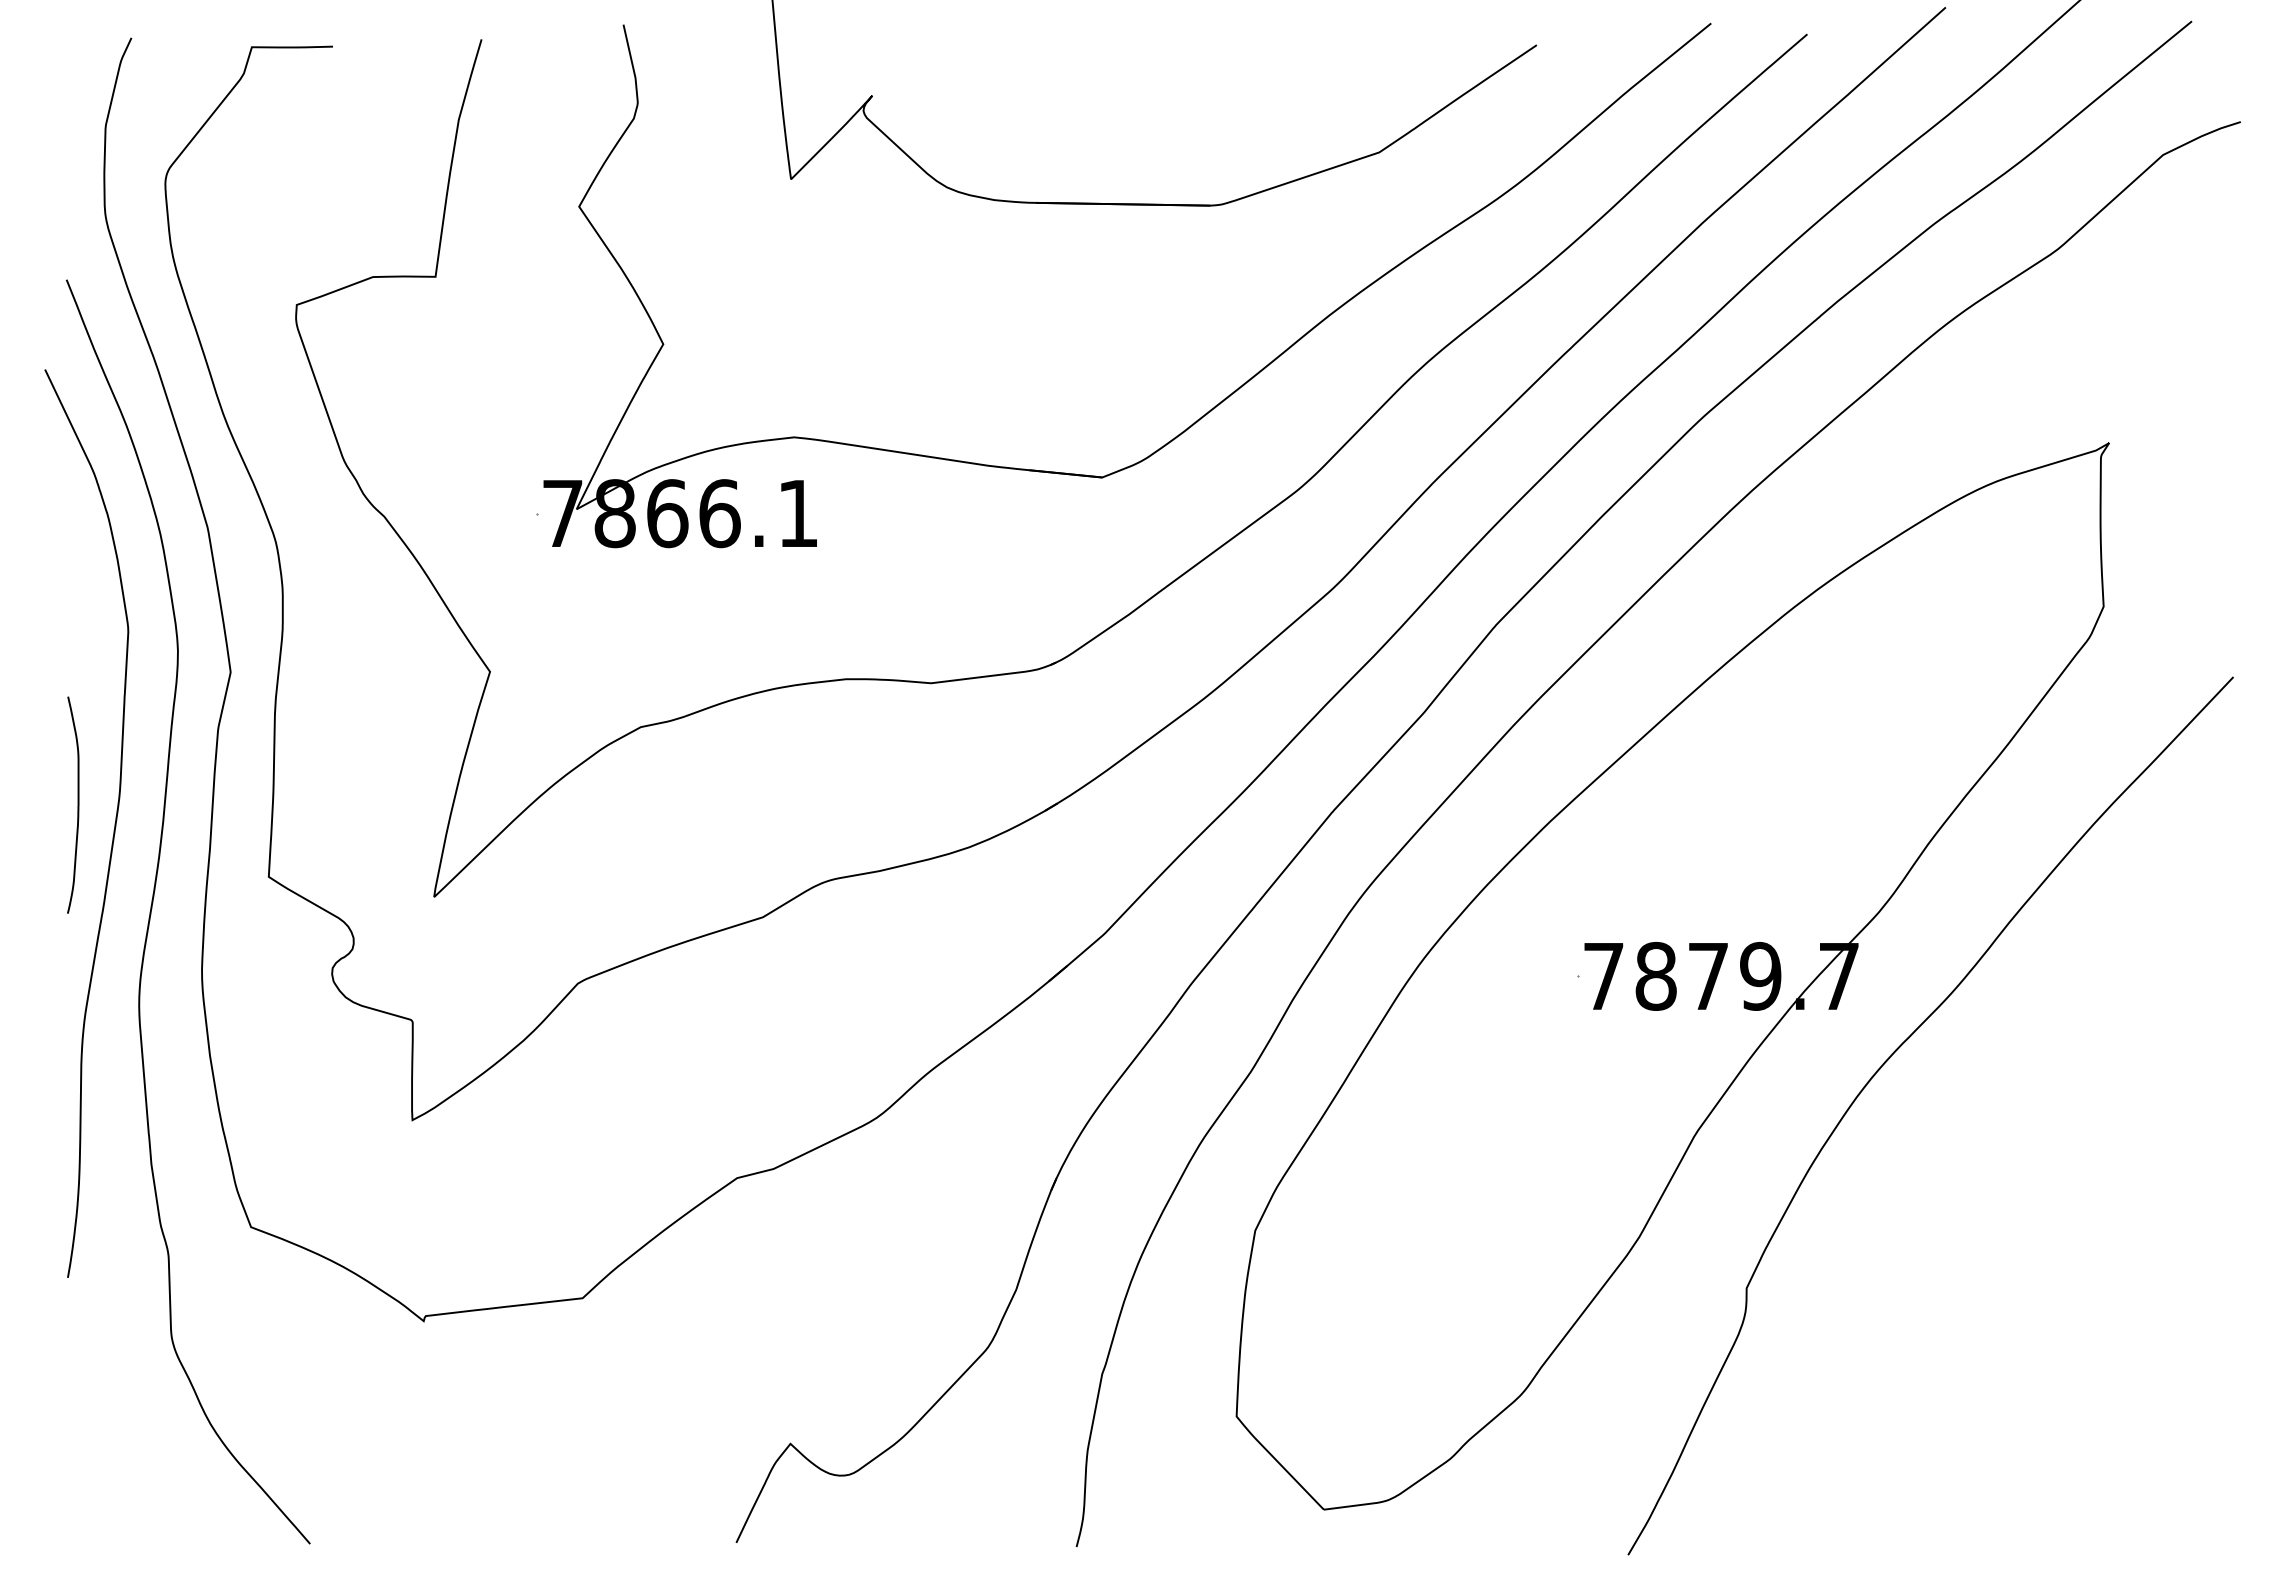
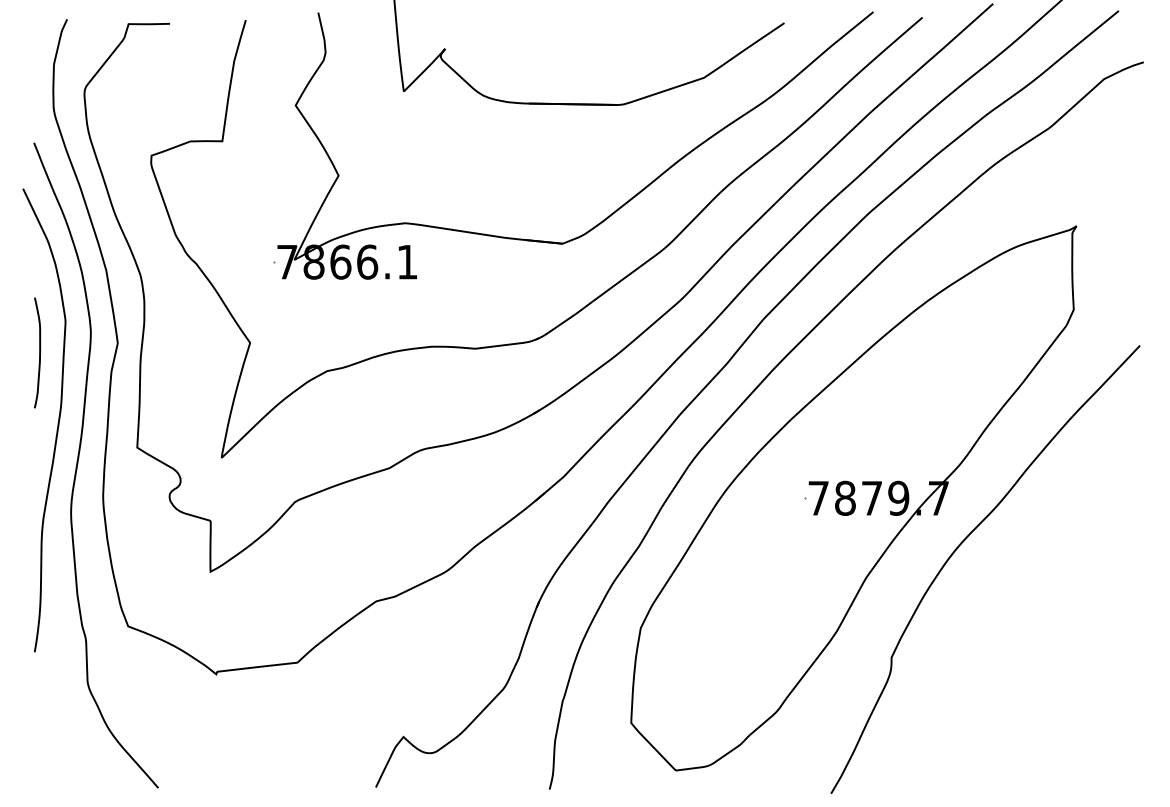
curve: (77, 804) -> (39, 352), moved

